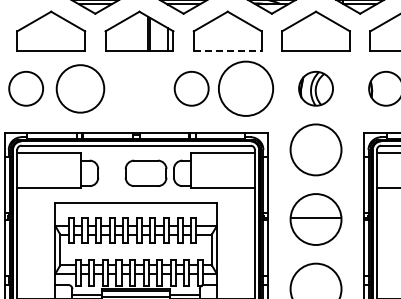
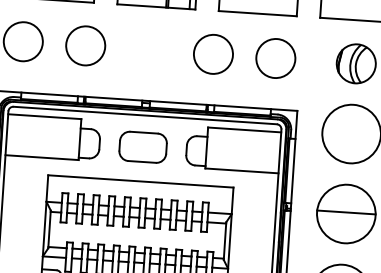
line: (227, 50) -> (257, 13), dashed -> solid
circle: (80, 88) -> (85, 45), size x0.71
circle: (245, 88) -> (275, 58), size x0.62
part: (145, 172) -> (142, 146), moved

